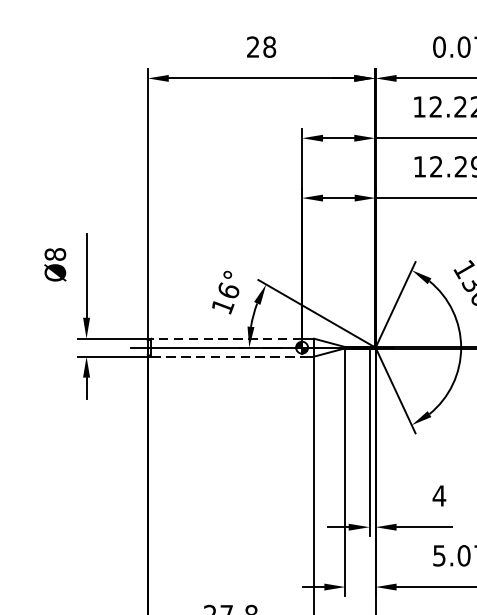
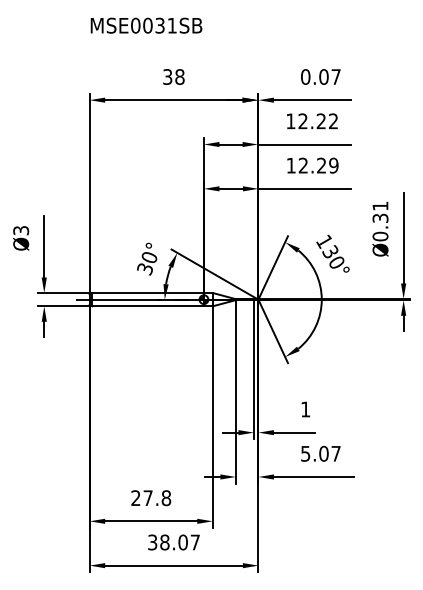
text: (252, 46) -> (167, 76), 28 -> 38
text: (55, 254) -> (21, 230), Ø8 -> Ø3
text: (225, 298) -> (147, 263), 16° -> 30°
line: (227, 339) -> (148, 293), dashed -> solid
line: (227, 356) -> (148, 306), dashed -> solid
text: (439, 495) -> (305, 409), 4 -> 1

